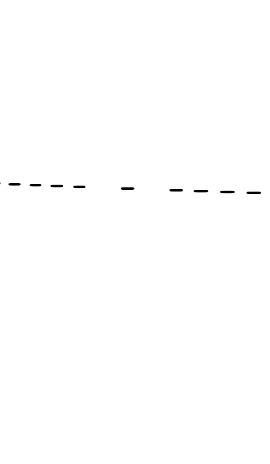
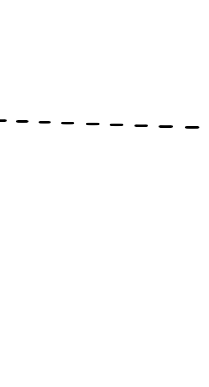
line: (102, 187) -> (67, 122), added
line: (151, 189) -> (116, 124), added

